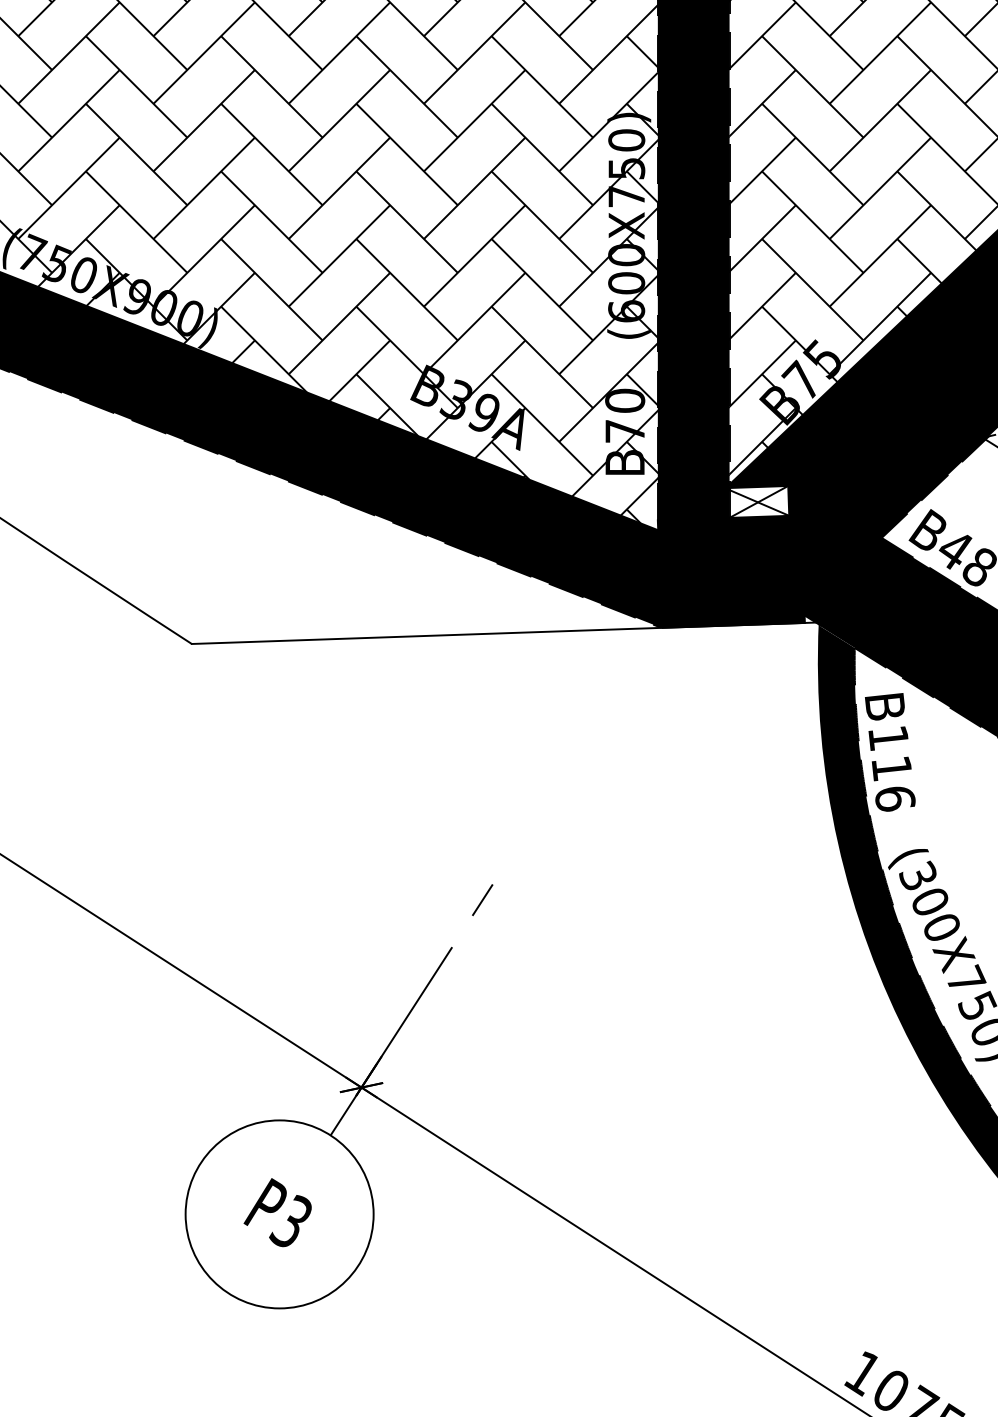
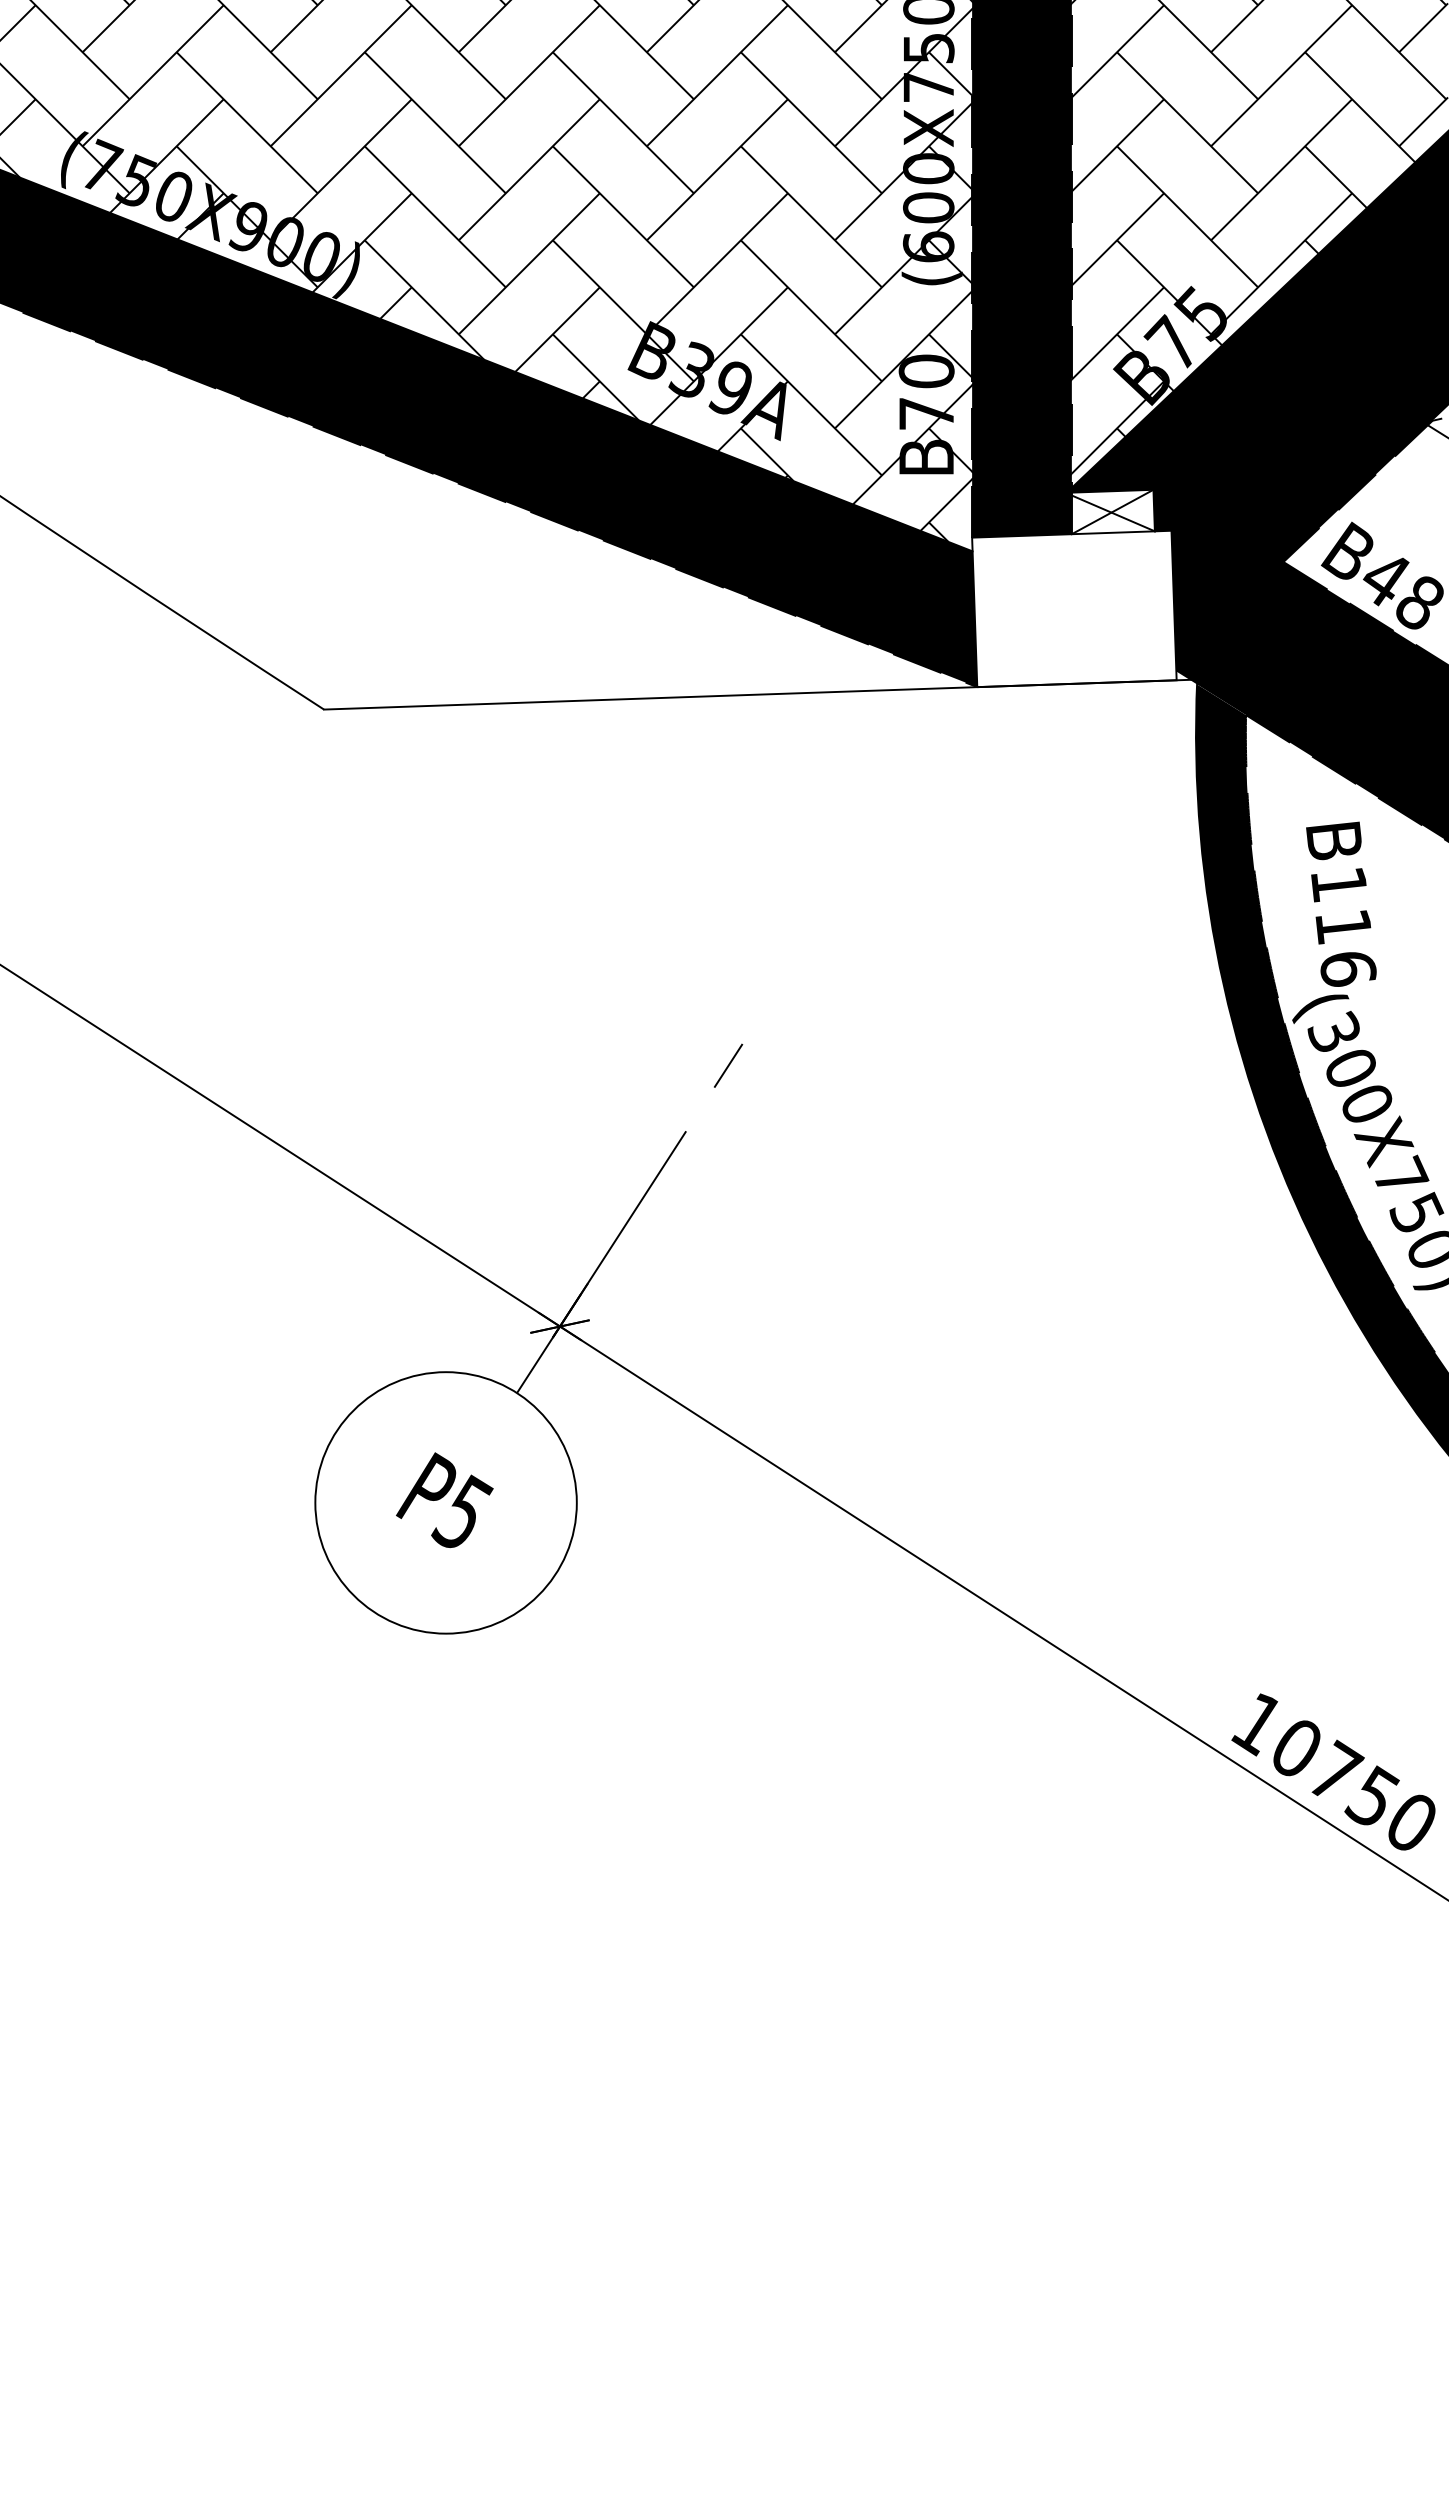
fill: (731, 571) -> (1074, 608), removed
text: (890, 751) -> (1341, 903), moved
text: (291, 1220) -> (462, 1511), P3 -> P5

